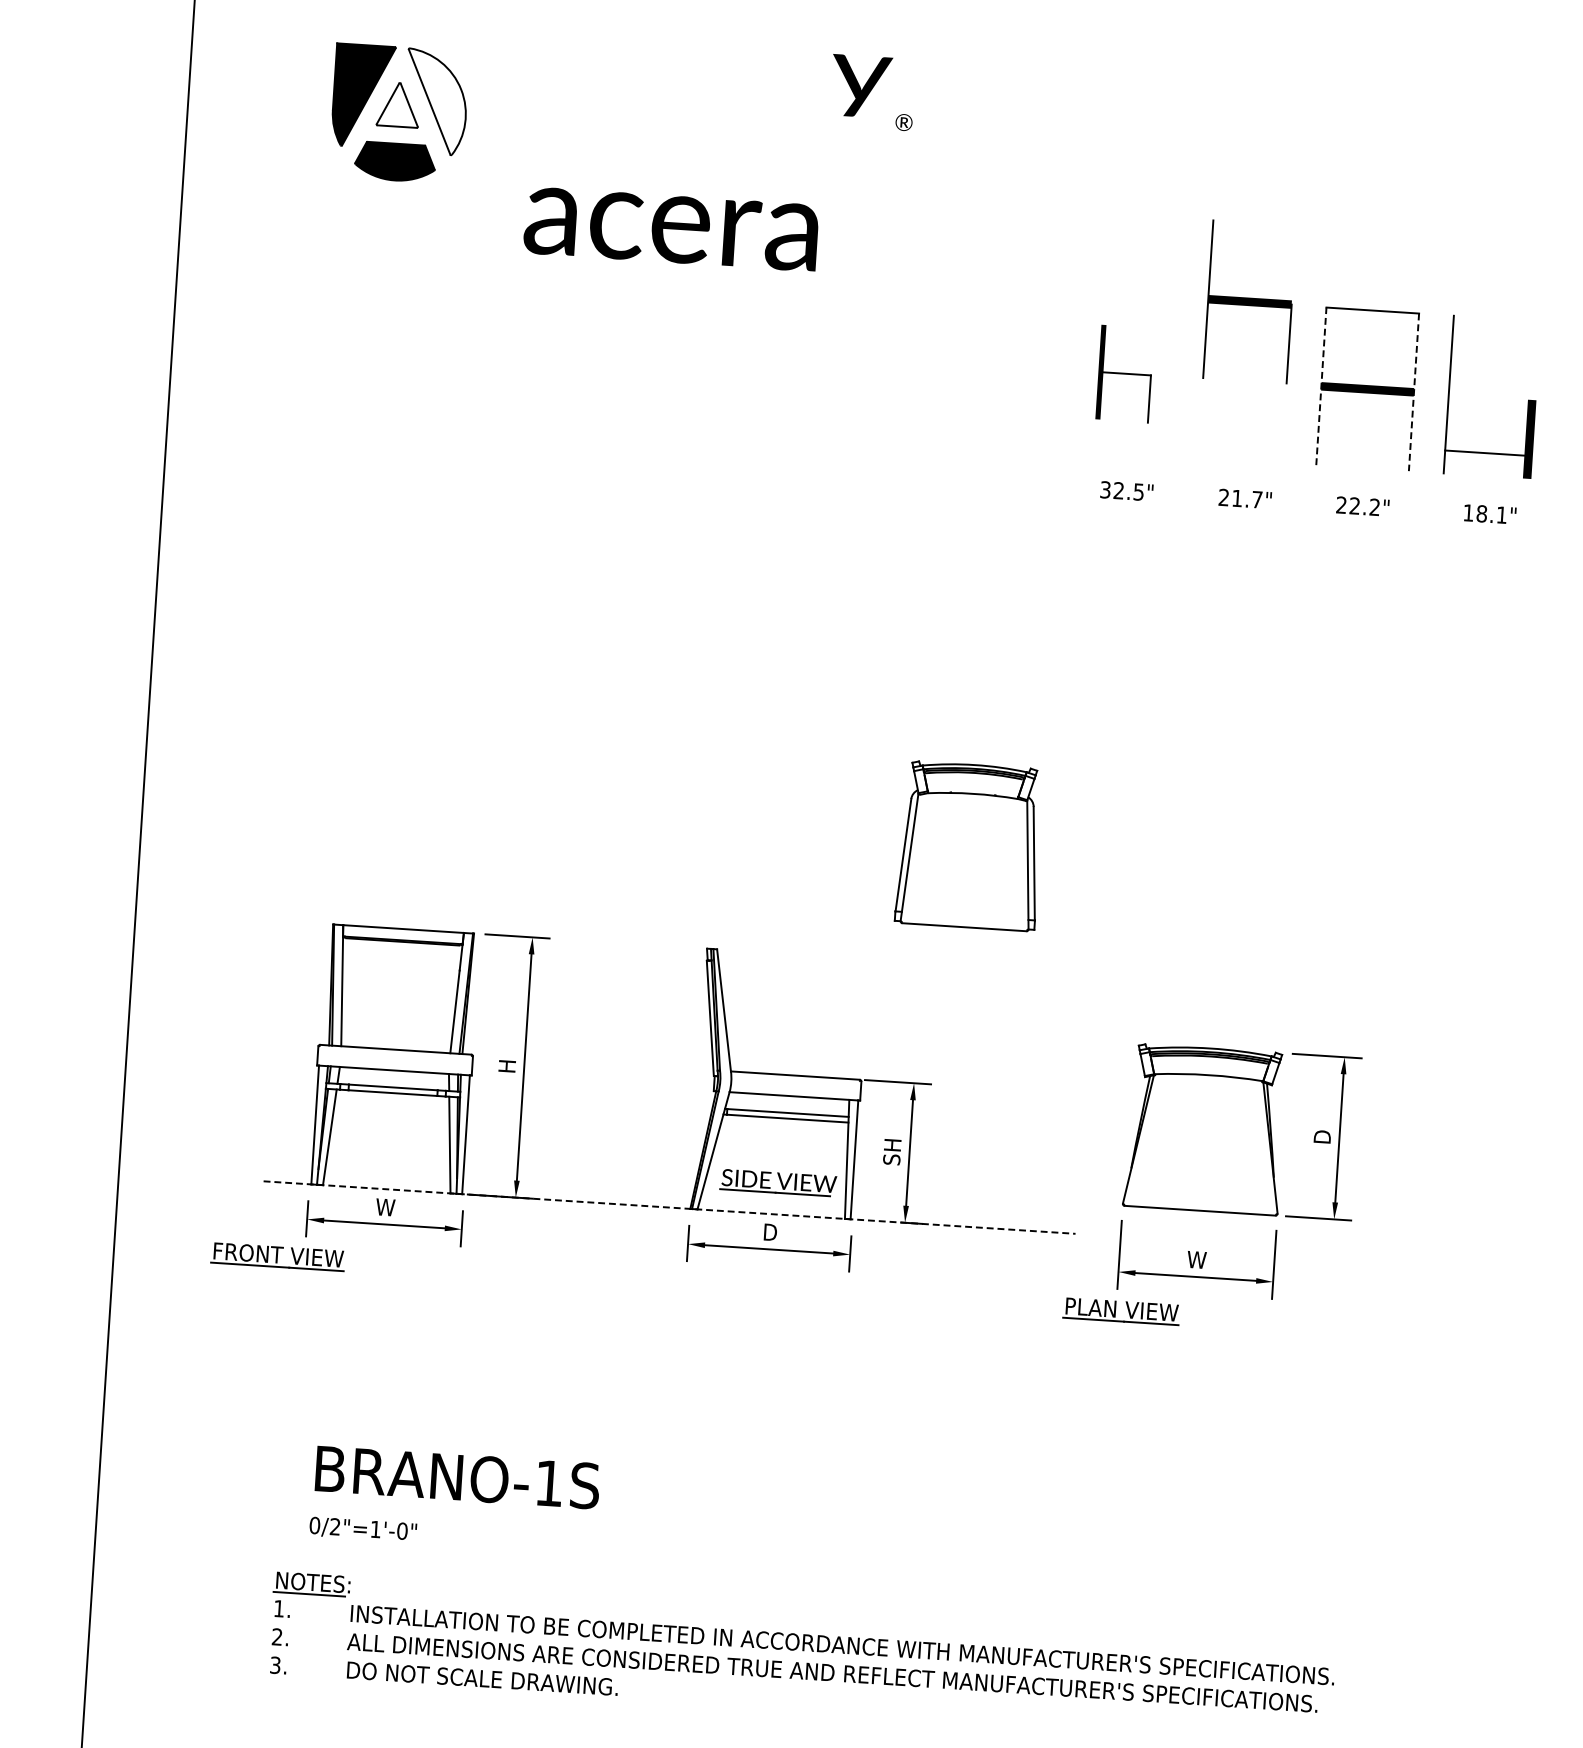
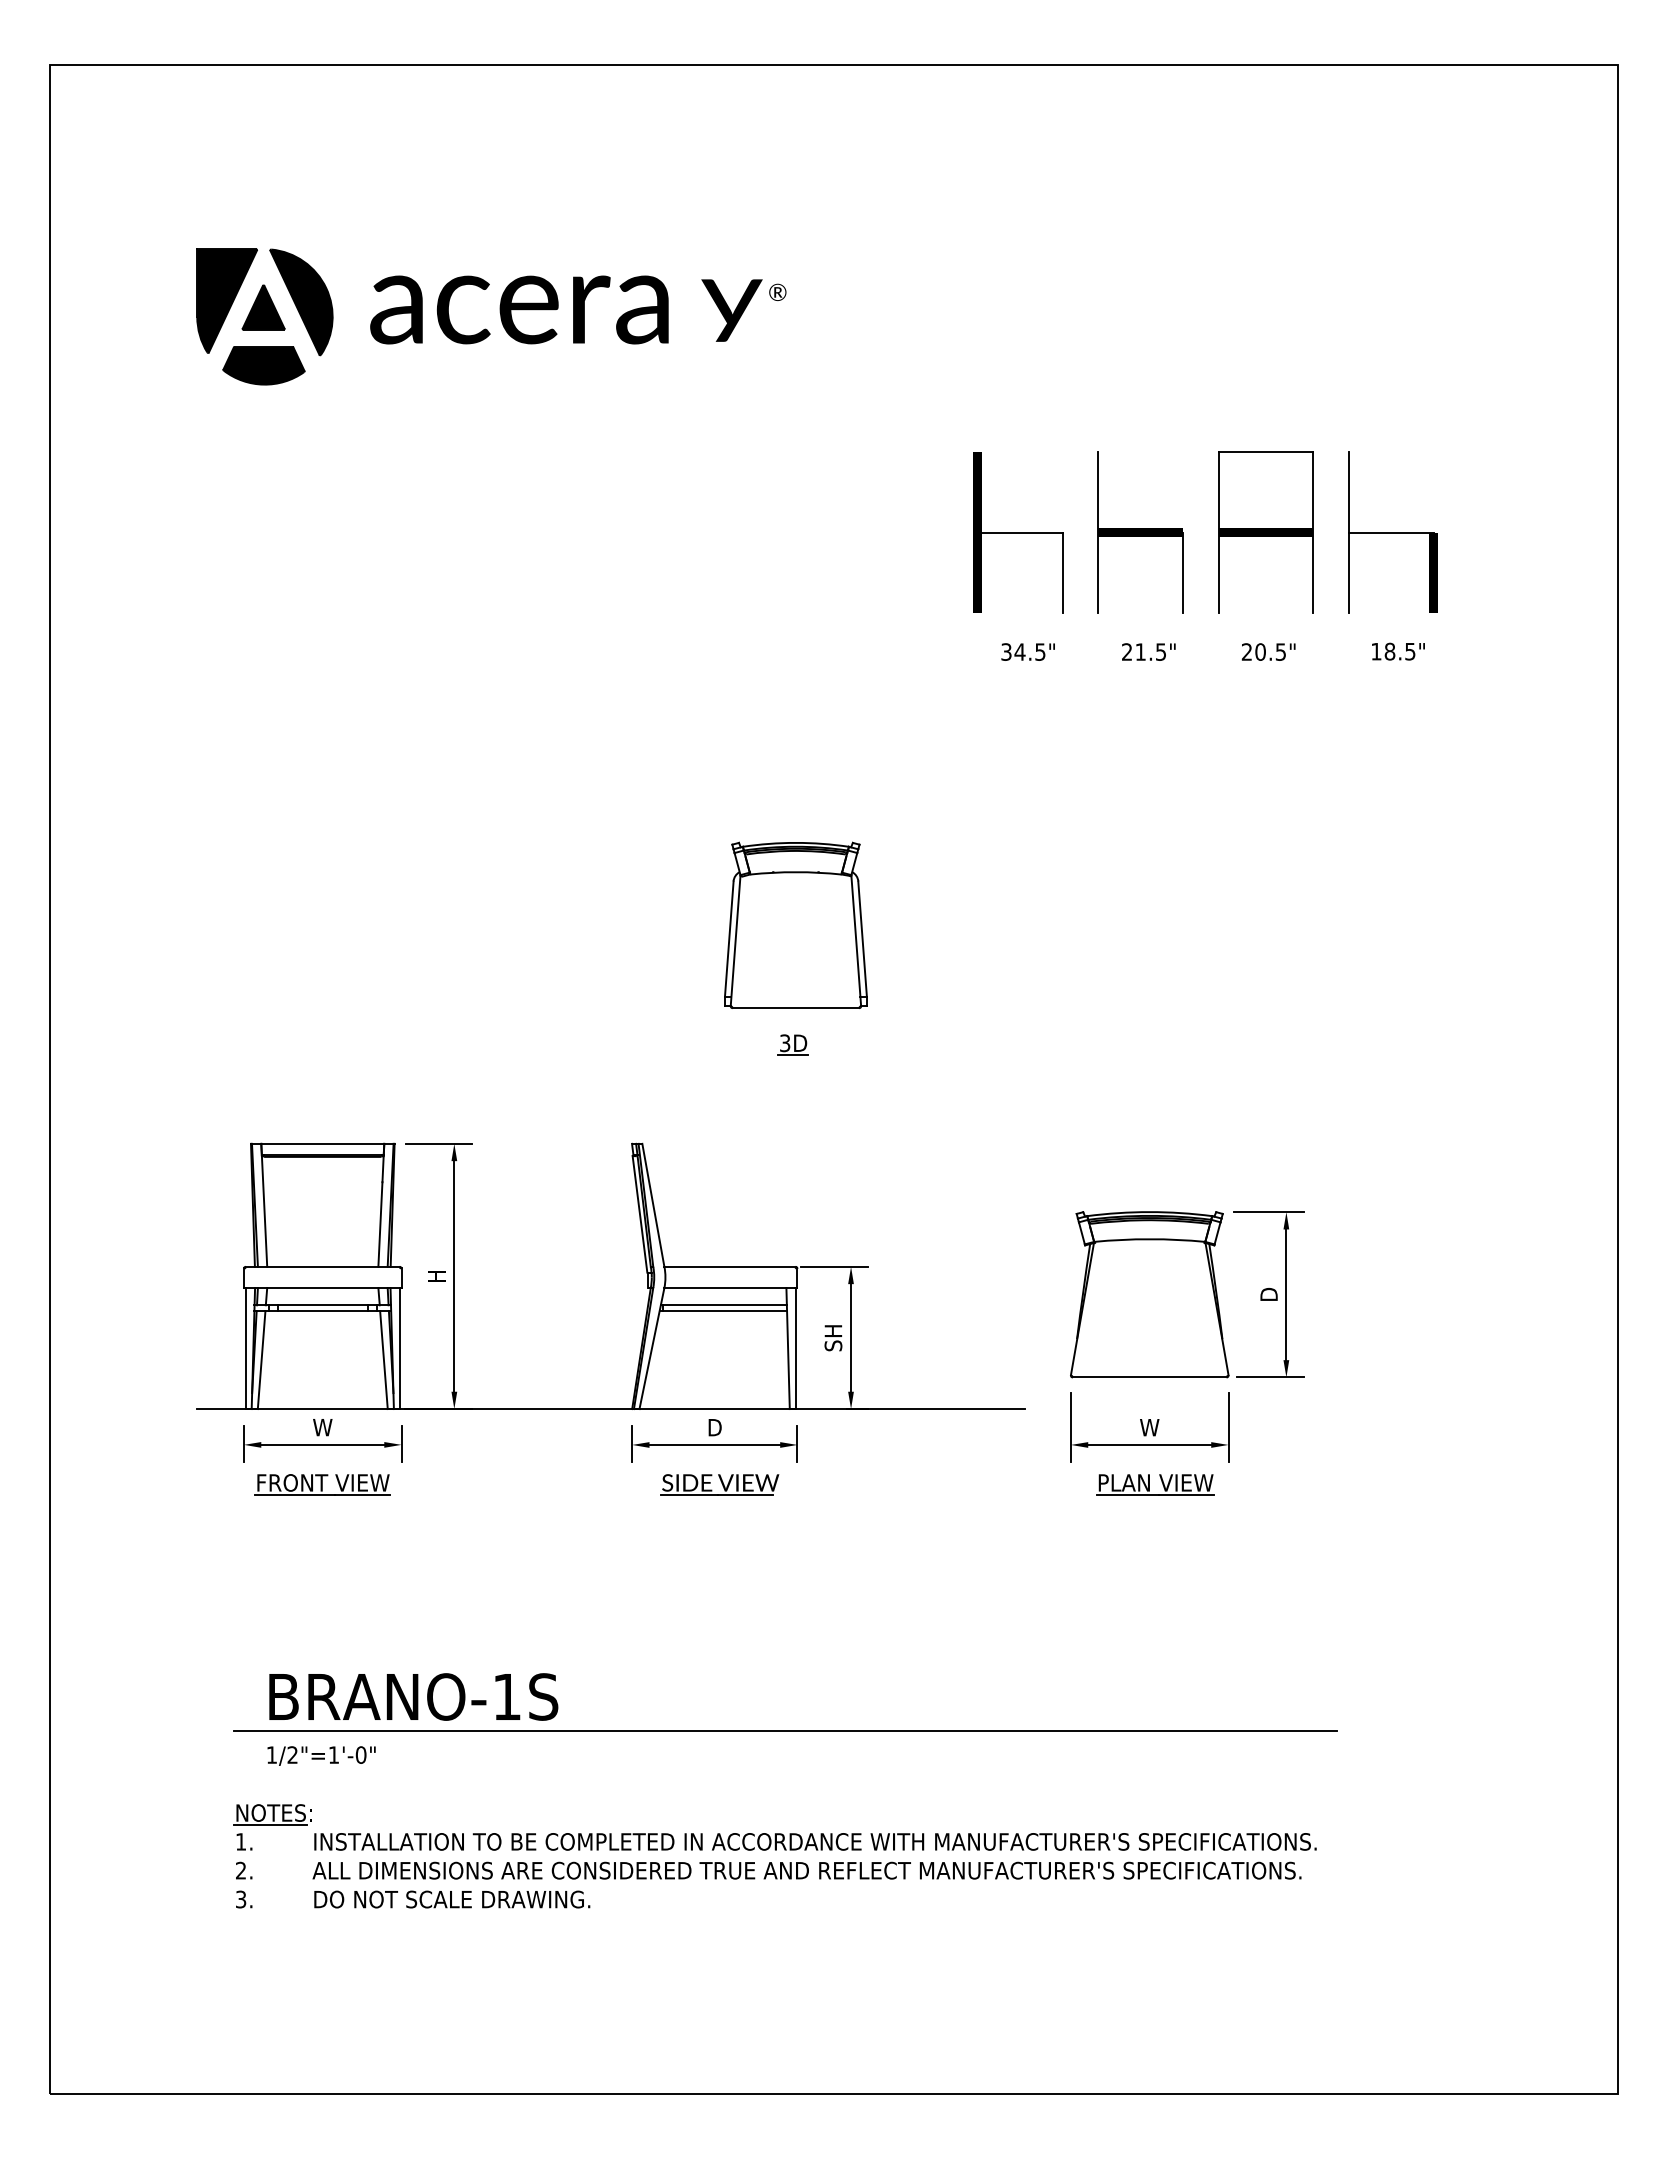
text: (860, 86) -> (731, 310), moved
fill: (436, 102) -> (301, 302), added
fill: (398, 104) -> (263, 307), added
text: (671, 228) -> (519, 309), moved
part: (1249, 301) -> (1140, 532), moved
part: (1124, 373) -> (1018, 532), size x1.67
line: (1321, 386) -> (1218, 532), dashed -> solid
line: (1414, 393) -> (1313, 533), dashed -> solid
line: (1486, 452) -> (1390, 532), moved
text: (1118, 490) -> (1019, 651), 32.5" -> 34.5"
text: (1256, 499) -> (1160, 651), 21.7" -> 21.5"
text: (1364, 506) -> (1270, 651), 22.2" -> 20.5"
text: (1502, 515) -> (1410, 651), 18.1" -> 18.5"
part: (969, 845) -> (795, 924), moved
part: (870, 861) -> (792, 1044), added
part: (778, 1182) -> (719, 1484), moved
line: (669, 1208) -> (611, 1409), dashed -> solid
part: (277, 1256) -> (322, 1484), moved
part: (1121, 1311) -> (1155, 1484), moved
text: (314, 1524) -> (271, 1754), 0/2"=1'-0" -> 1/2"=1'-0"
line: (820, 1534) -> (785, 1730), added

